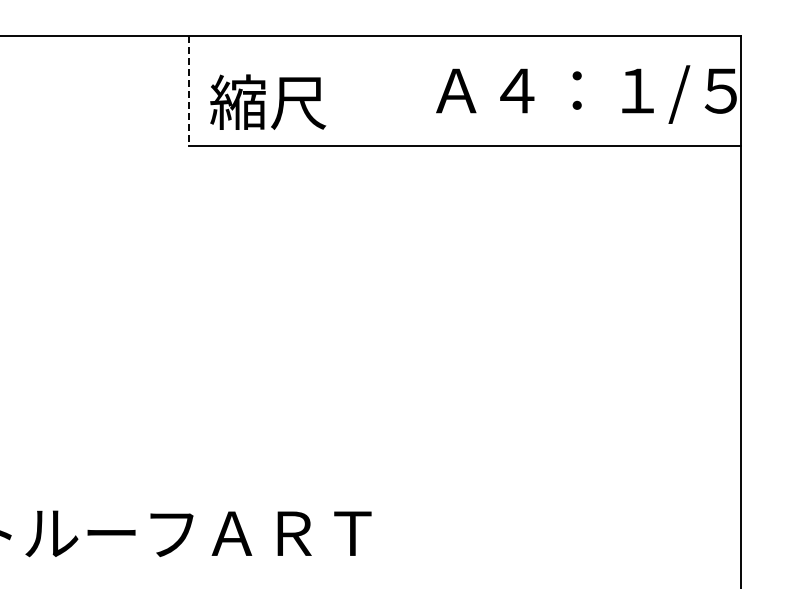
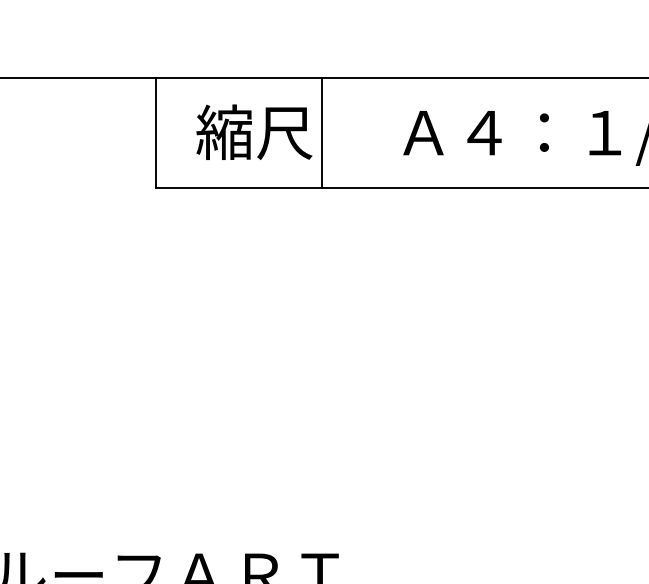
line: (354, 90) -> (321, 132), added
line: (188, 91) -> (155, 133), dashed -> solid
text: (268, 101) -> (254, 131), moved

